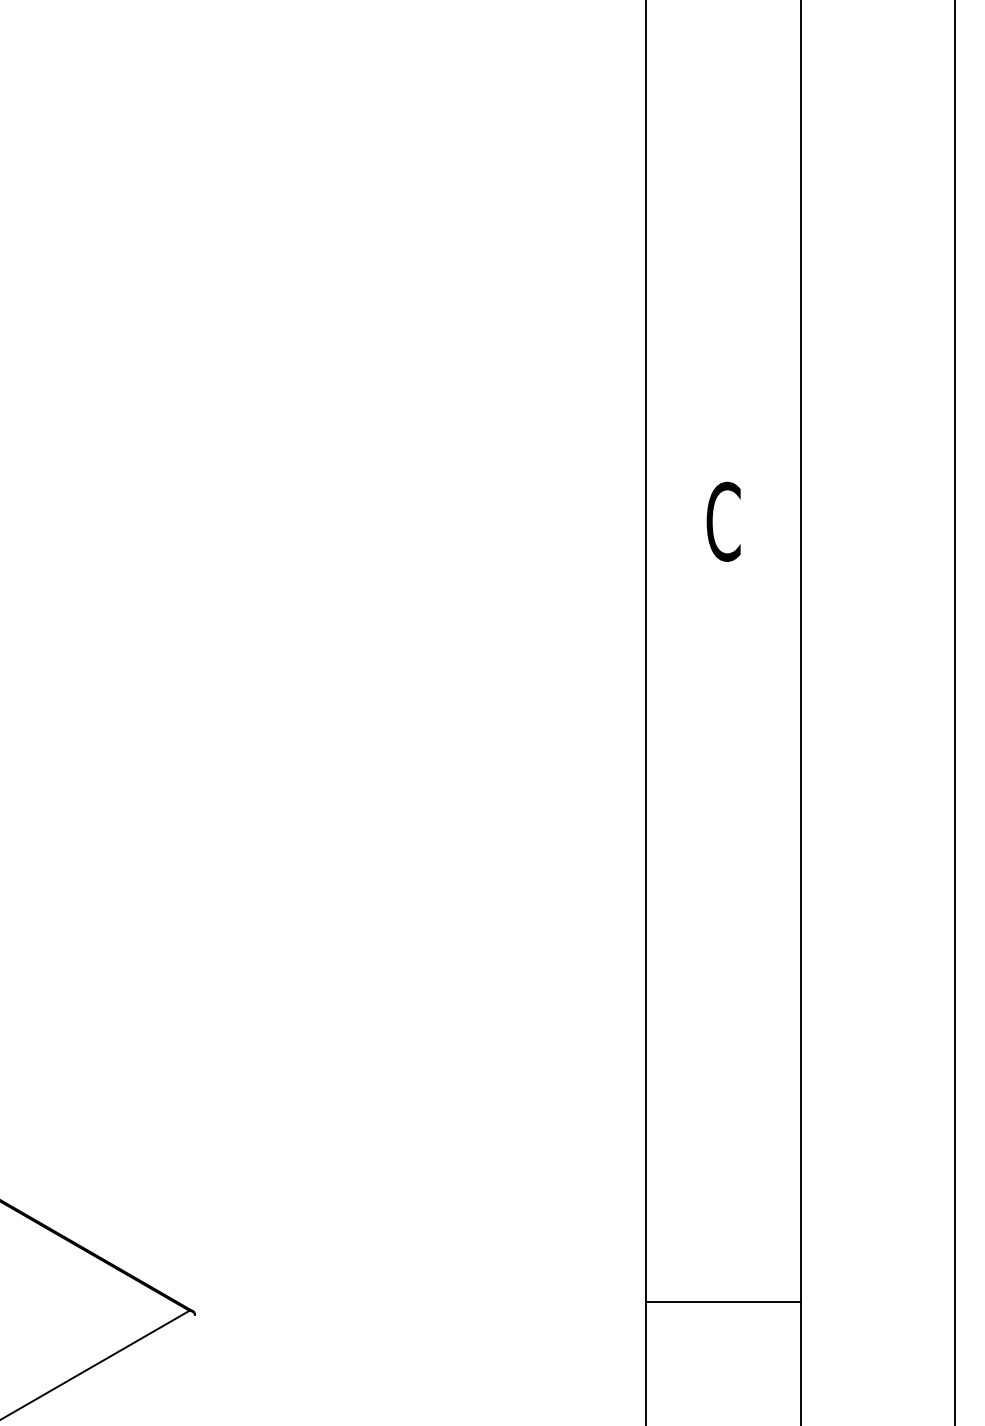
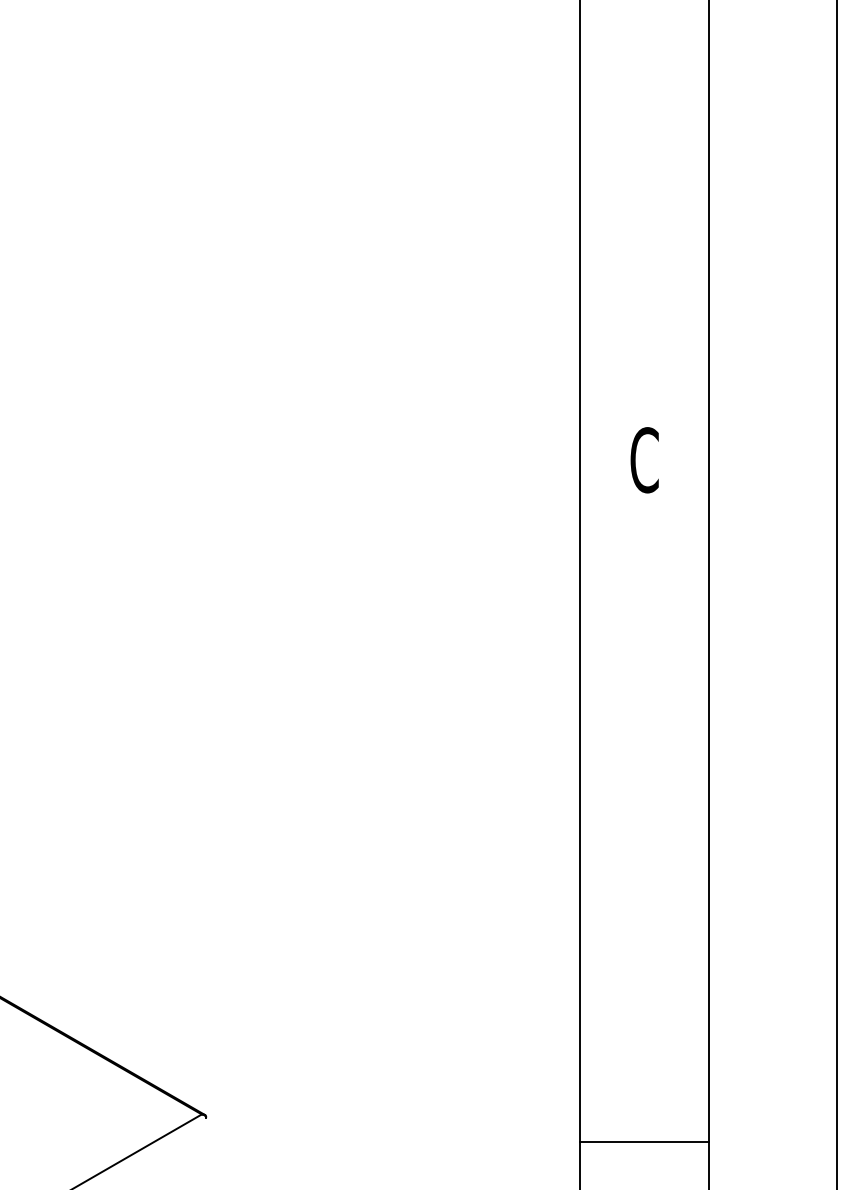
line: (723, 1302) -> (644, 1142), moved

